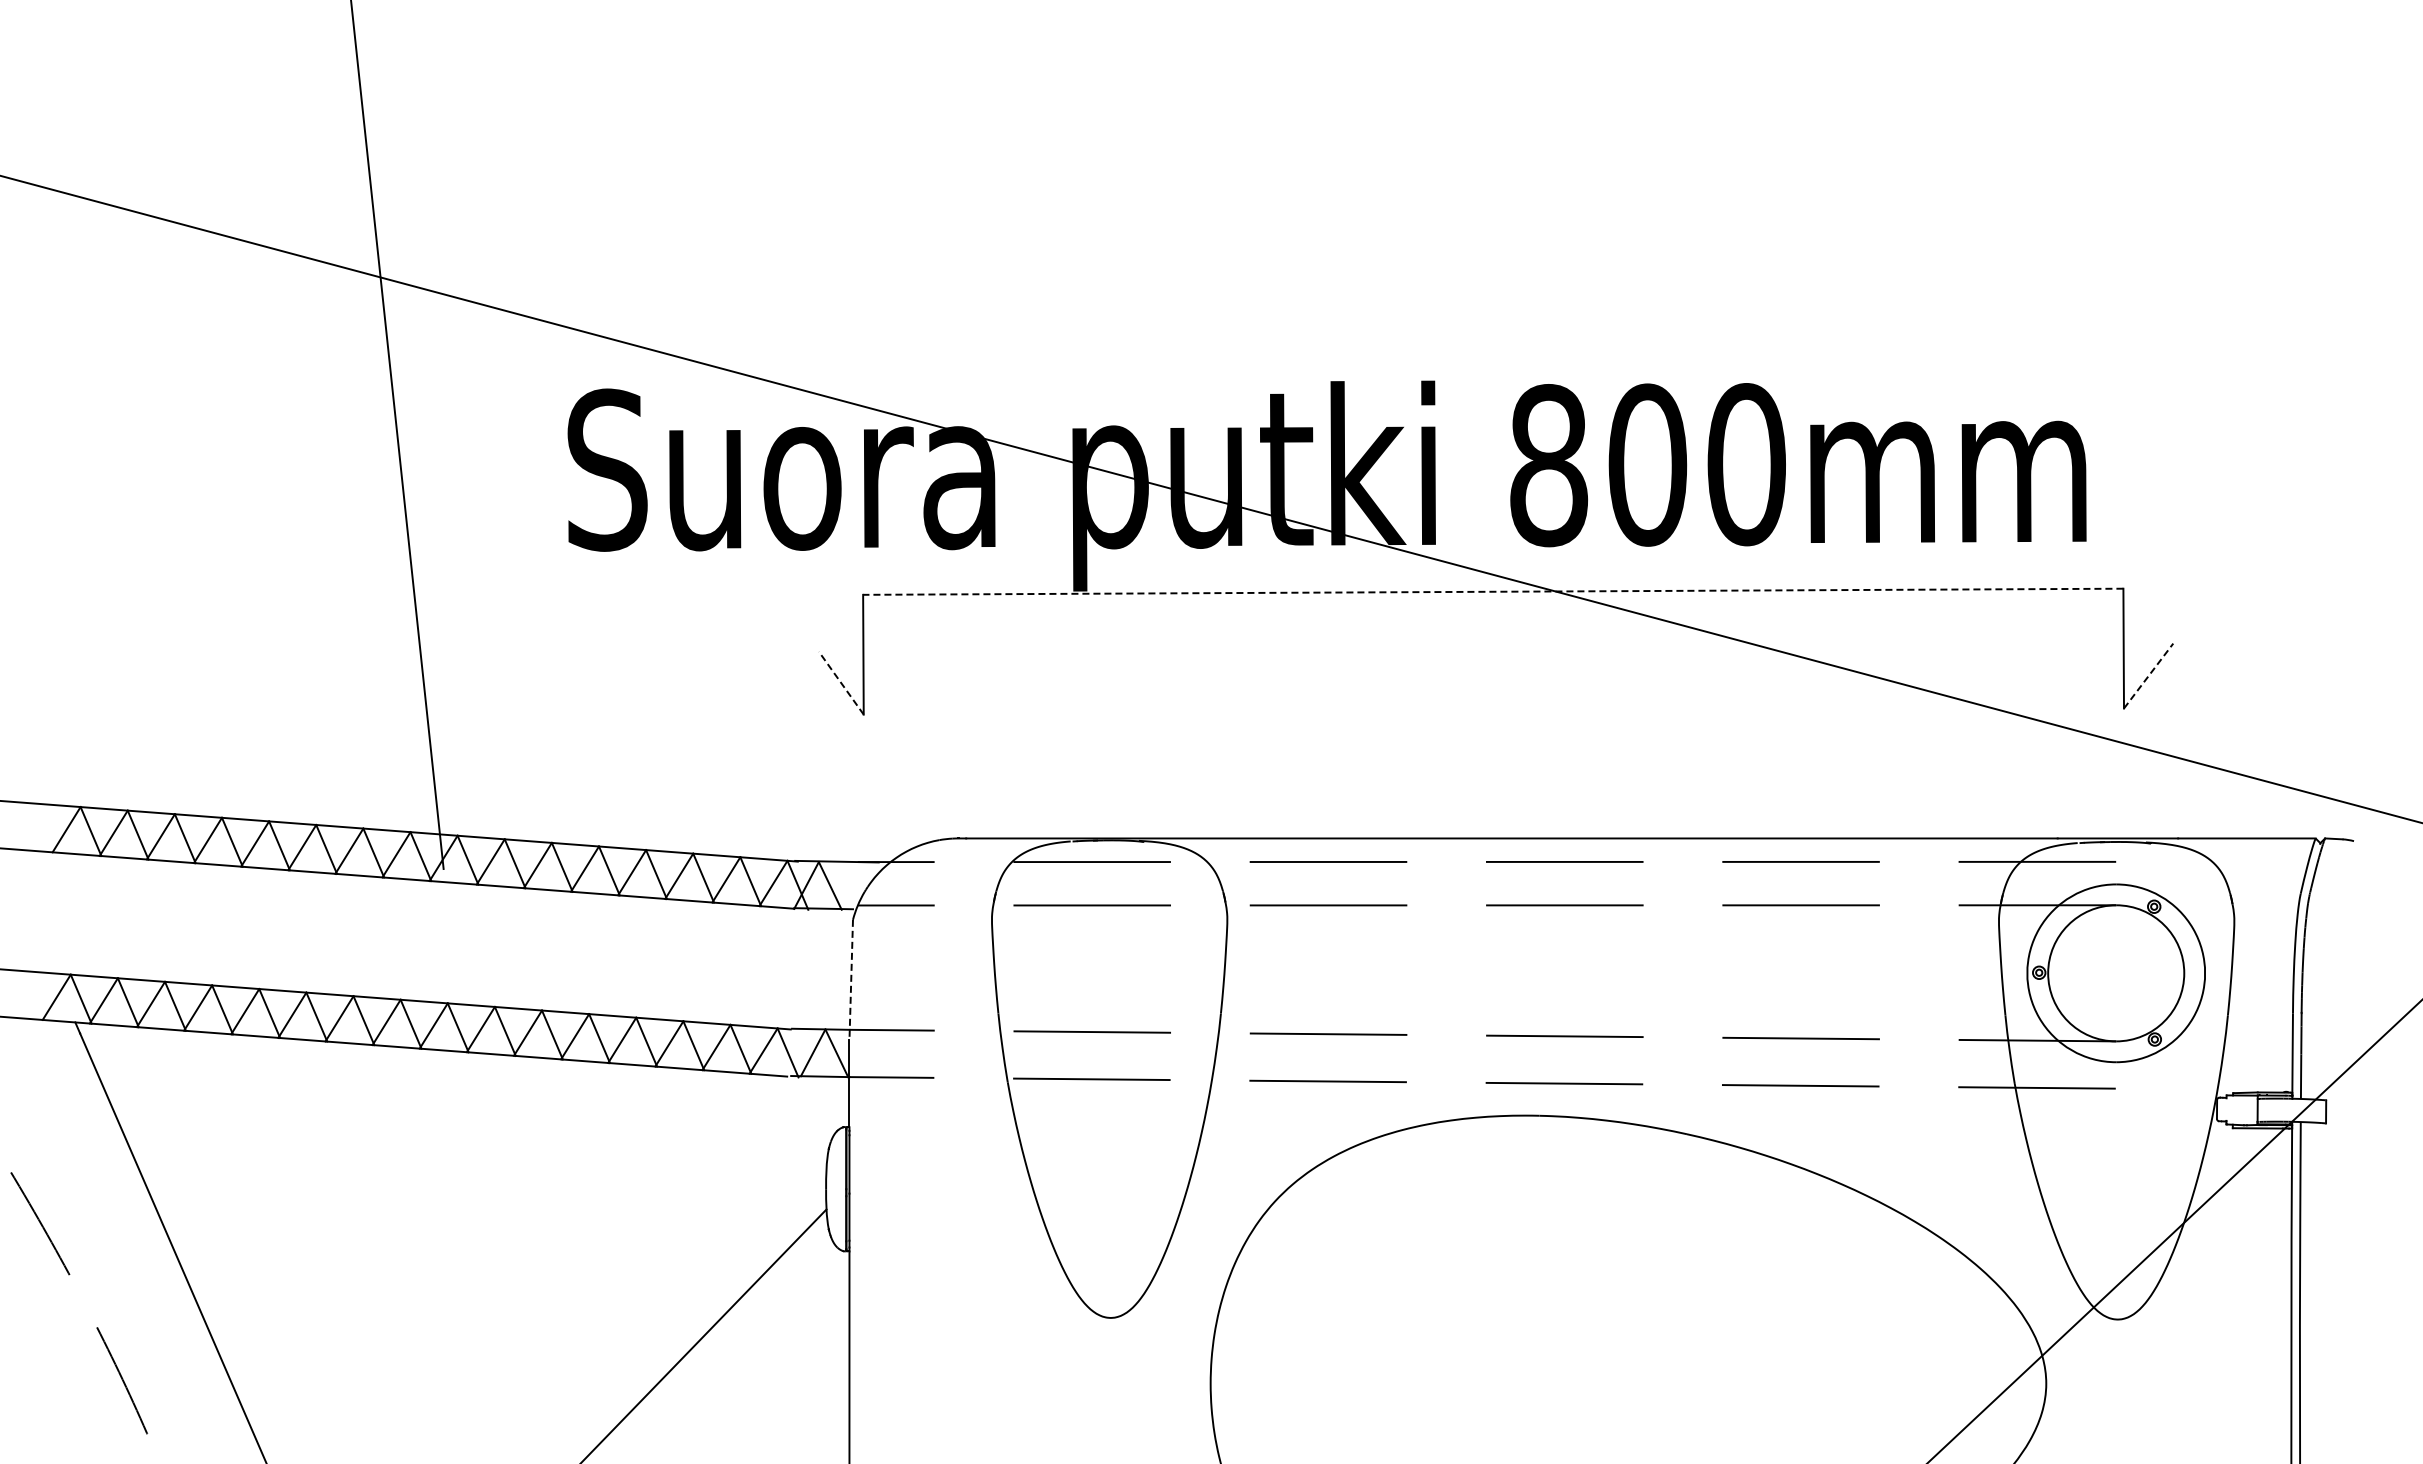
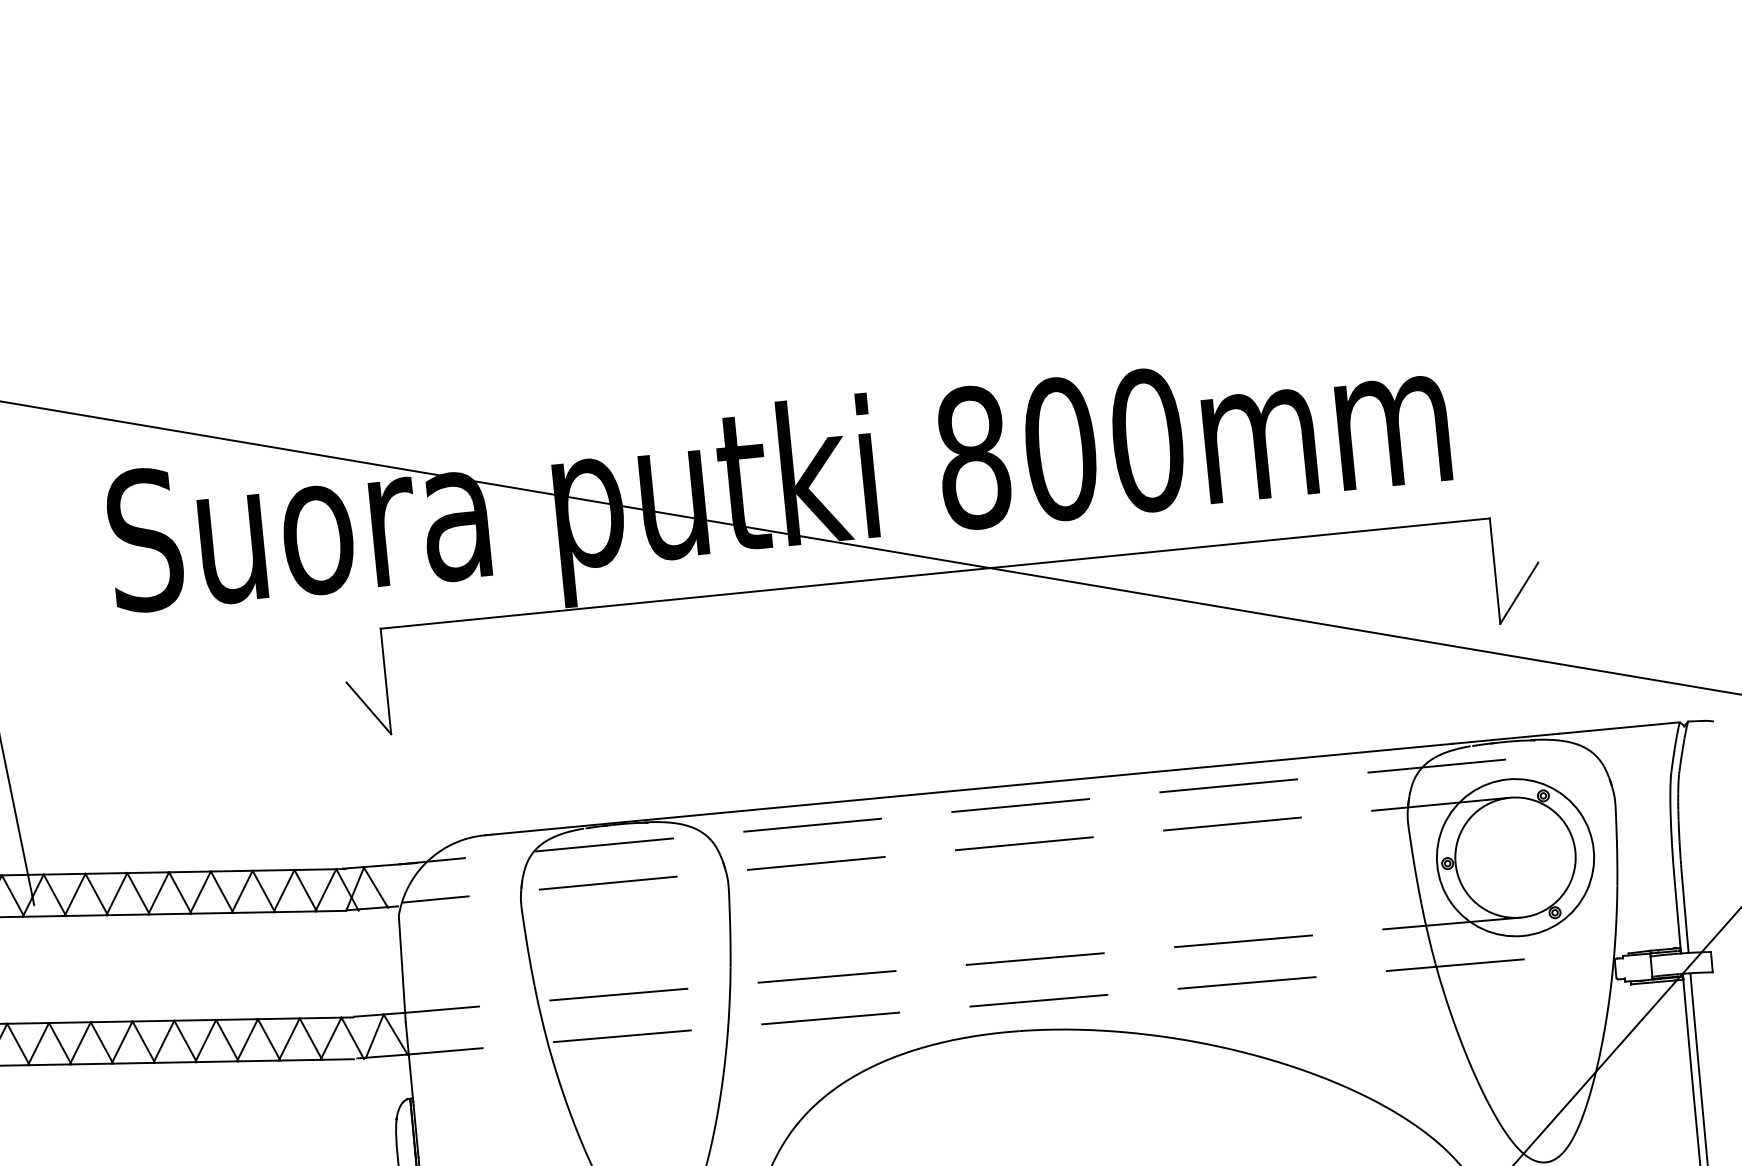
line: (1492, 591) -> (934, 573), dashed -> solid
line: (2148, 676) -> (1519, 593), dashed -> solid
line: (841, 683) -> (369, 708), dashed -> solid
line: (851, 980) -> (402, 969), dashed -> solid

